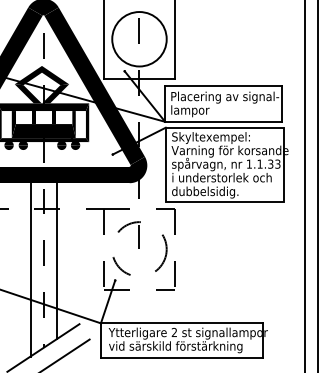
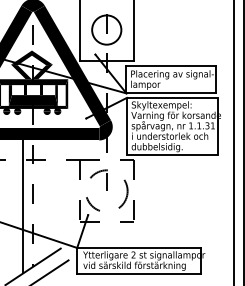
circle: (139, 39) -> (106, 30), size x0.7
text: (277, 163) -> (212, 125), 1.1.33 -> 1.1.31
line: (56, 261) -> (43, 200), removed

